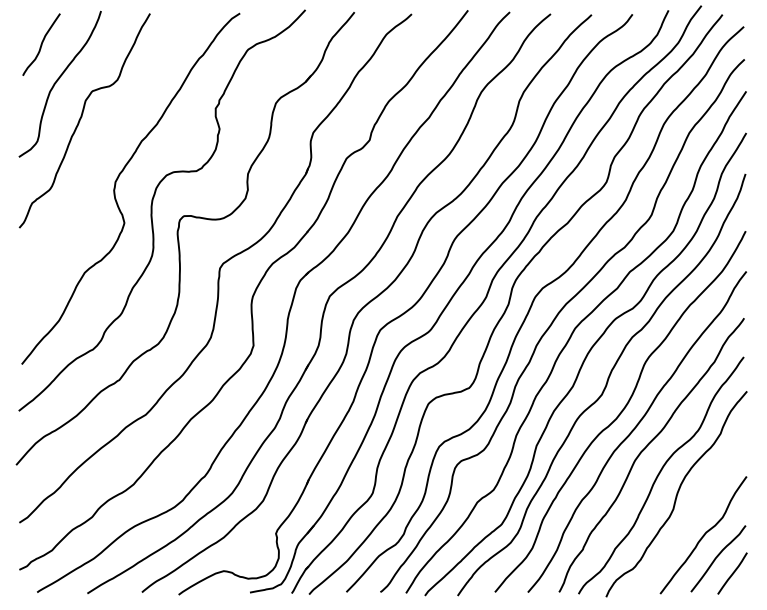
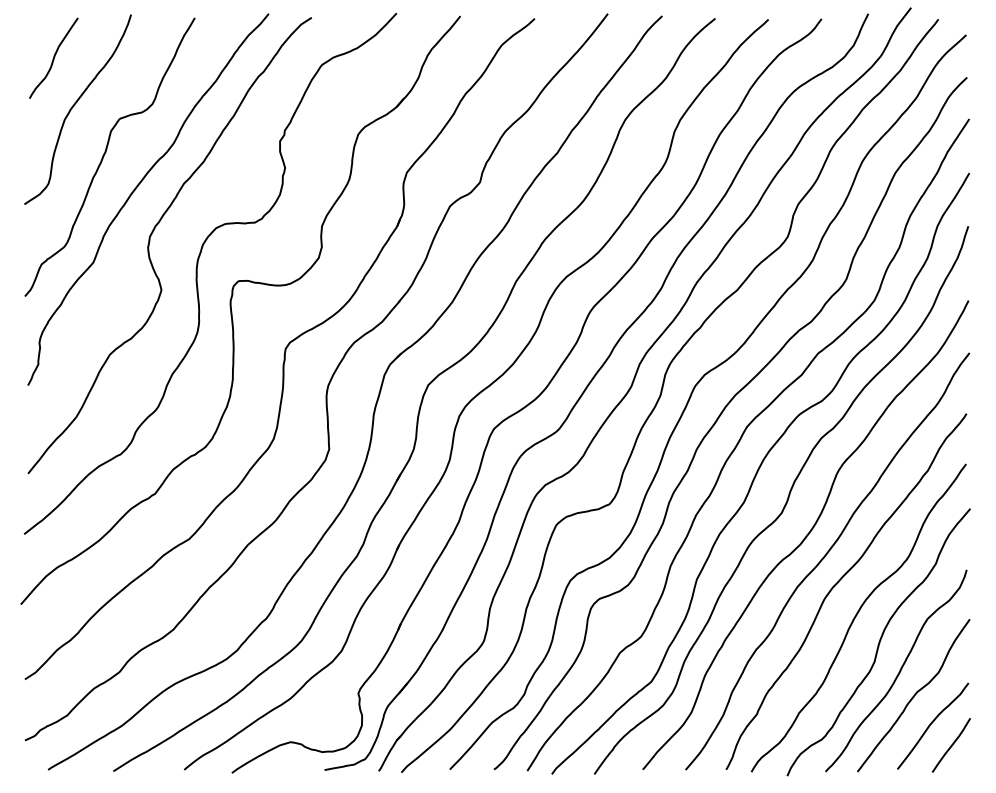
curve: (105, 145) -> (136, 189), added
curve: (691, 517) -> (898, 672), added

